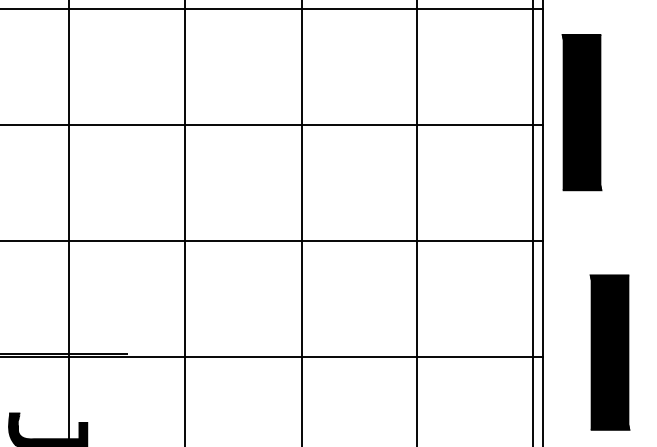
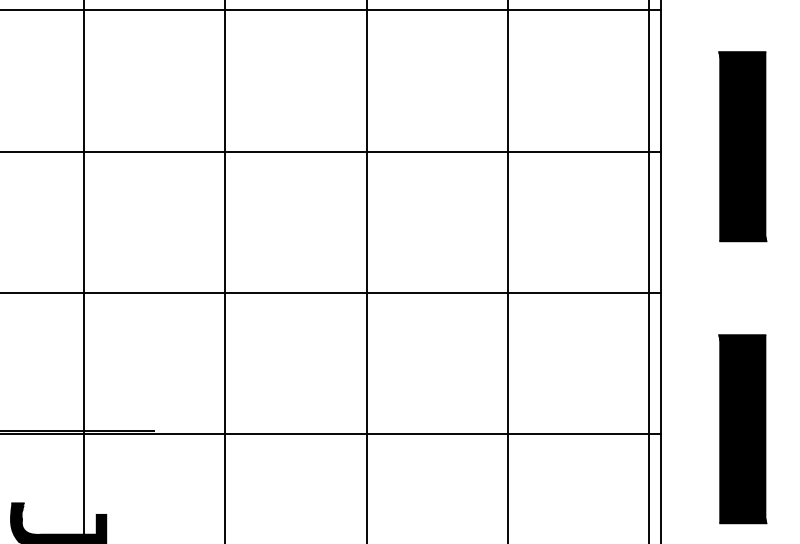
part: (581, 112) -> (742, 146), moved

